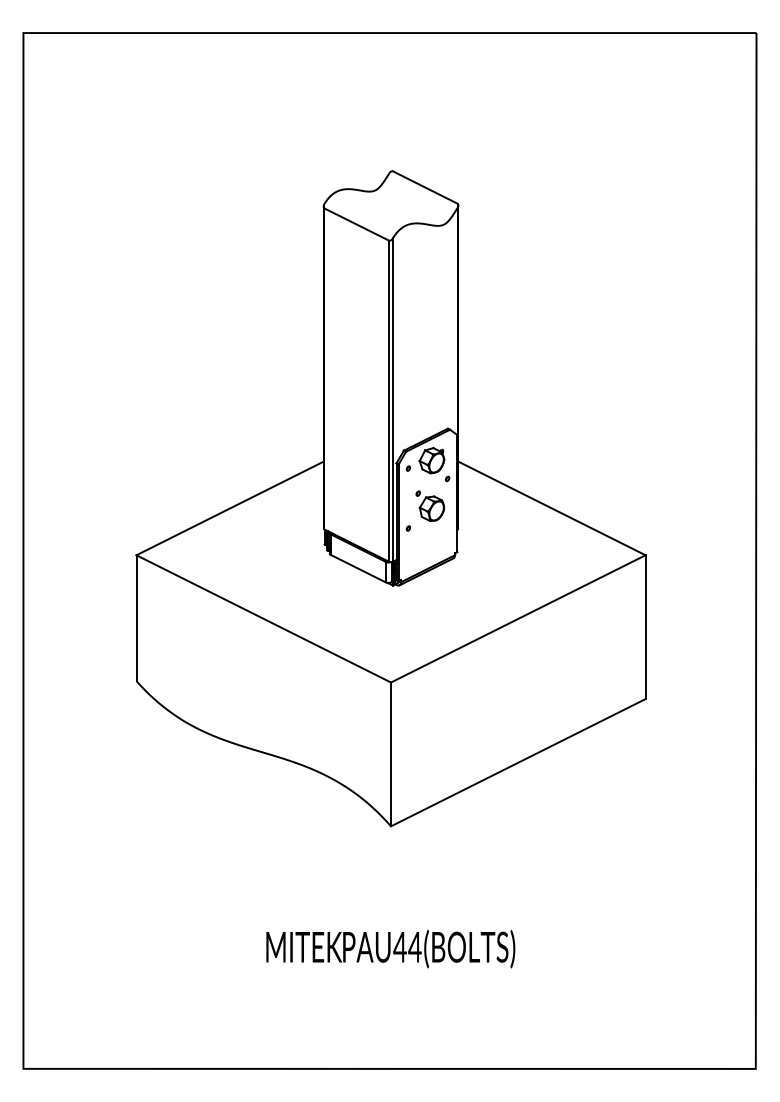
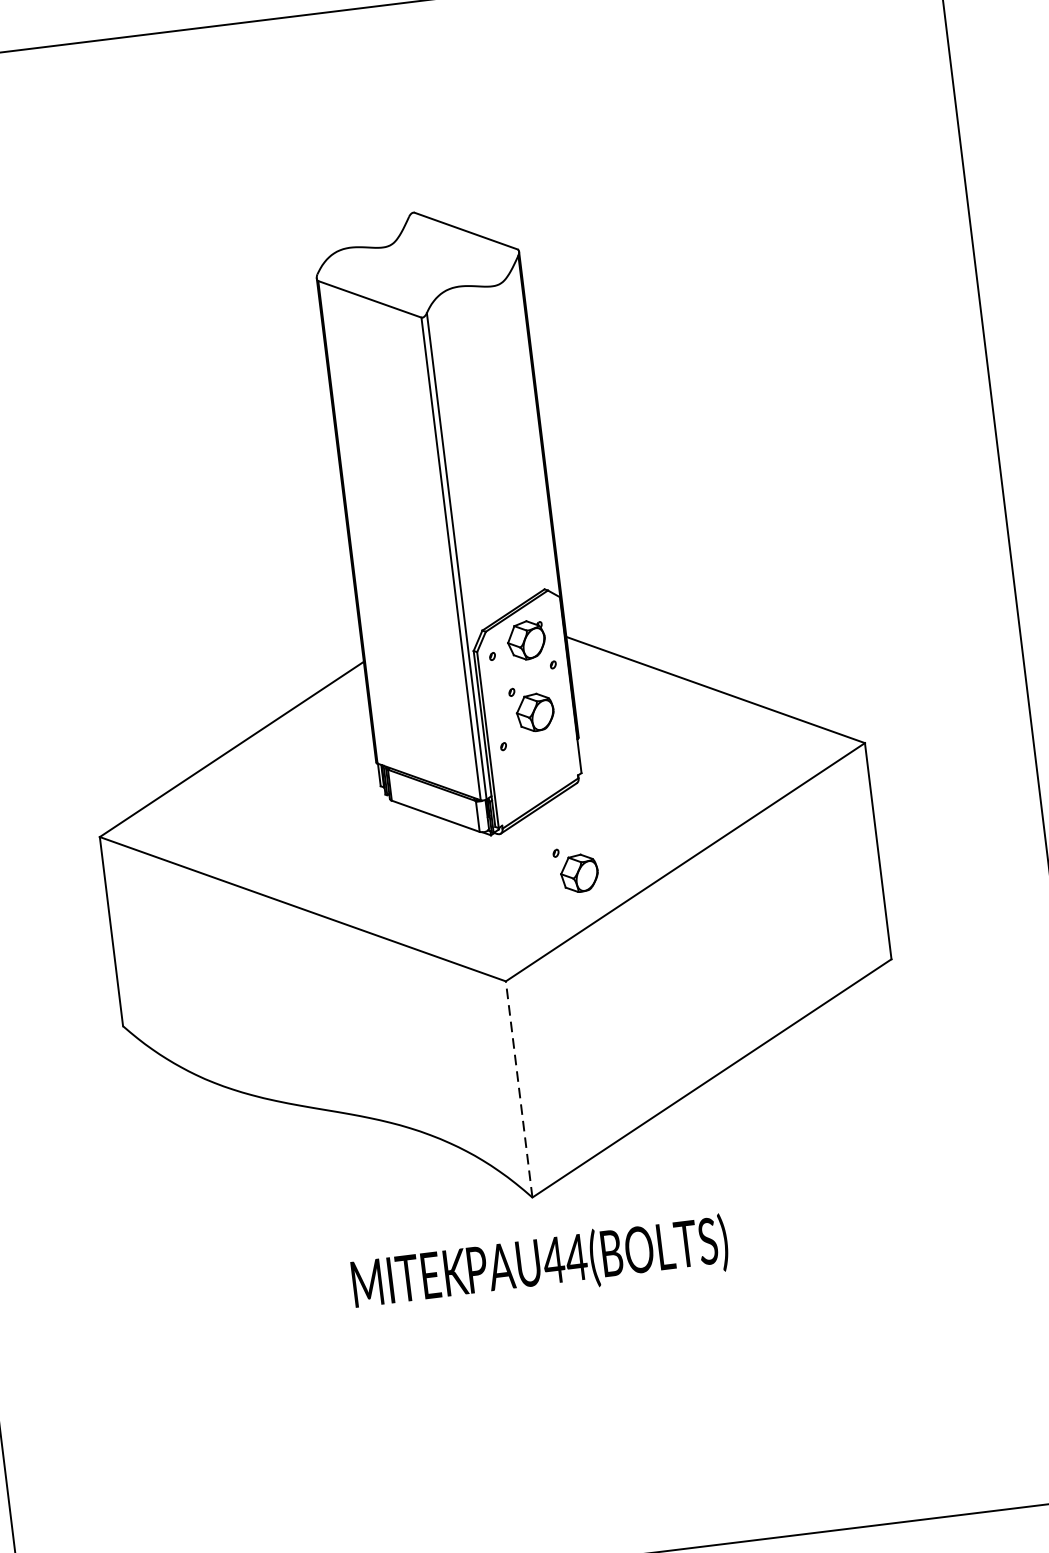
part: (446, 614) -> (576, 868), added
line: (391, 754) -> (519, 1089), solid -> dashed
text: (390, 948) -> (539, 1263), moved

